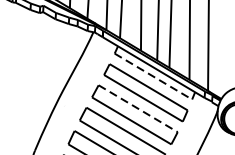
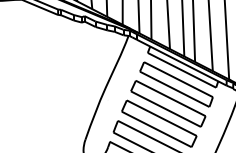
line: (154, 76) -> (182, 70), dashed -> solid
line: (139, 108) -> (171, 98), dashed -> solid

